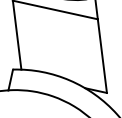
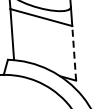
line: (102, 54) -> (74, 52), solid -> dashed

